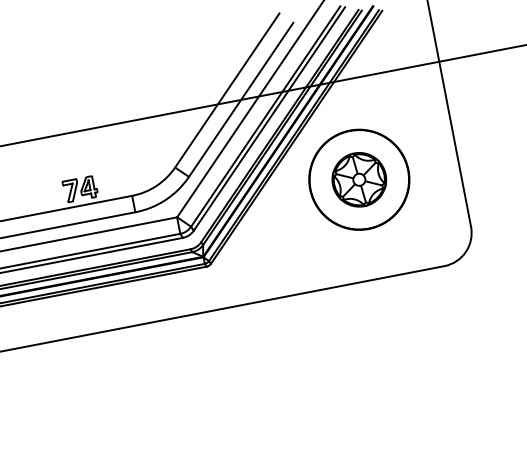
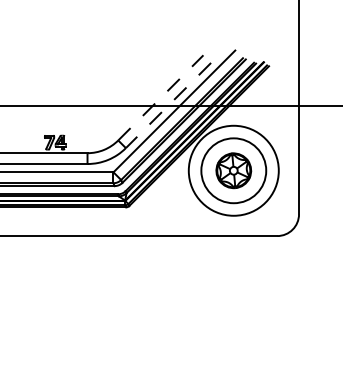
line: (228, 89) -> (161, 97), solid -> dashed
line: (241, 99) -> (168, 105), solid -> dashed
circle: (358, 179) -> (233, 170), size x1.4

